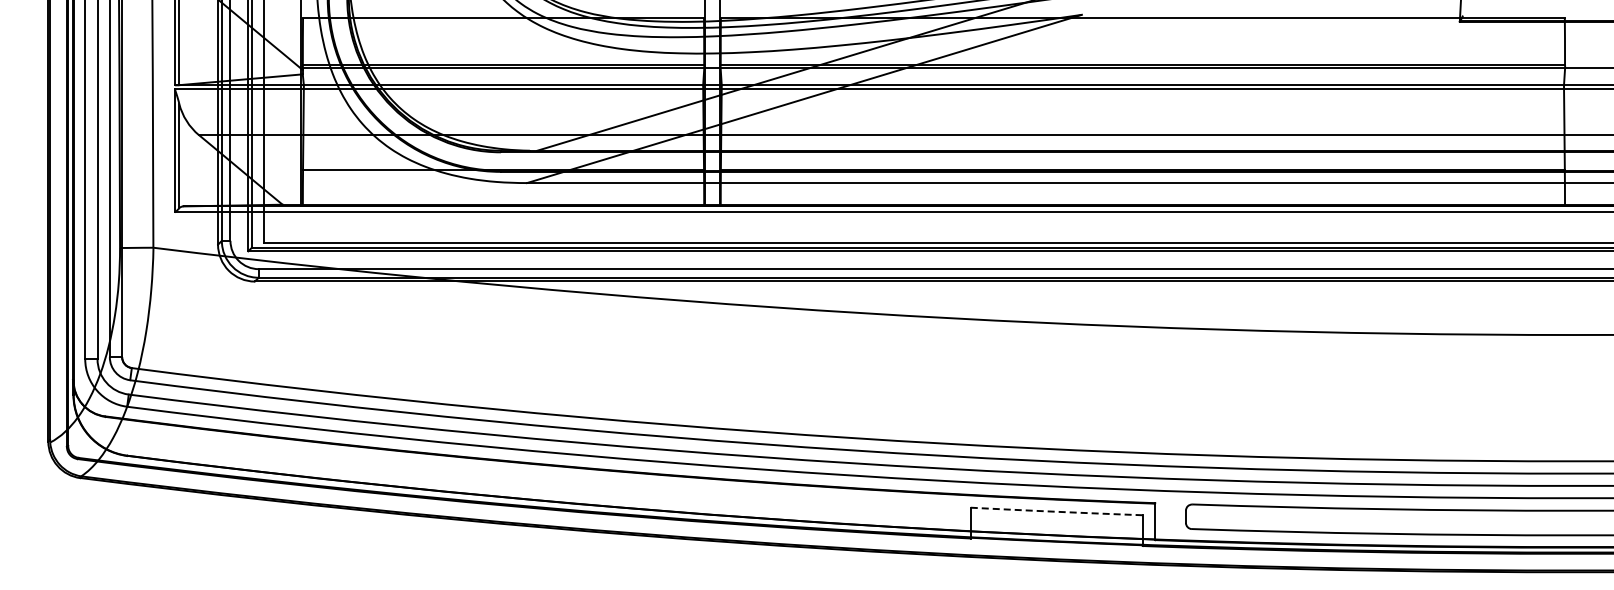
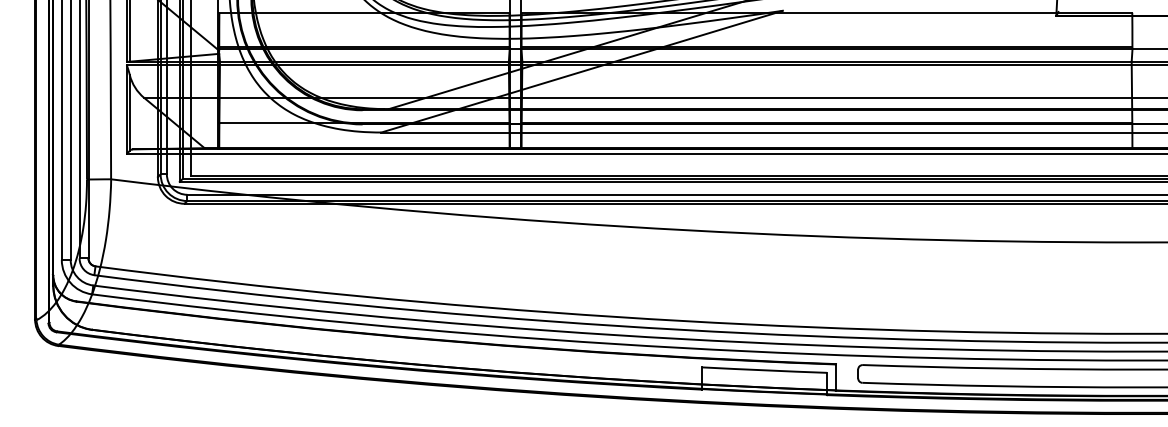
arc: (1056, 511) -> (764, 370), dashed -> solid

